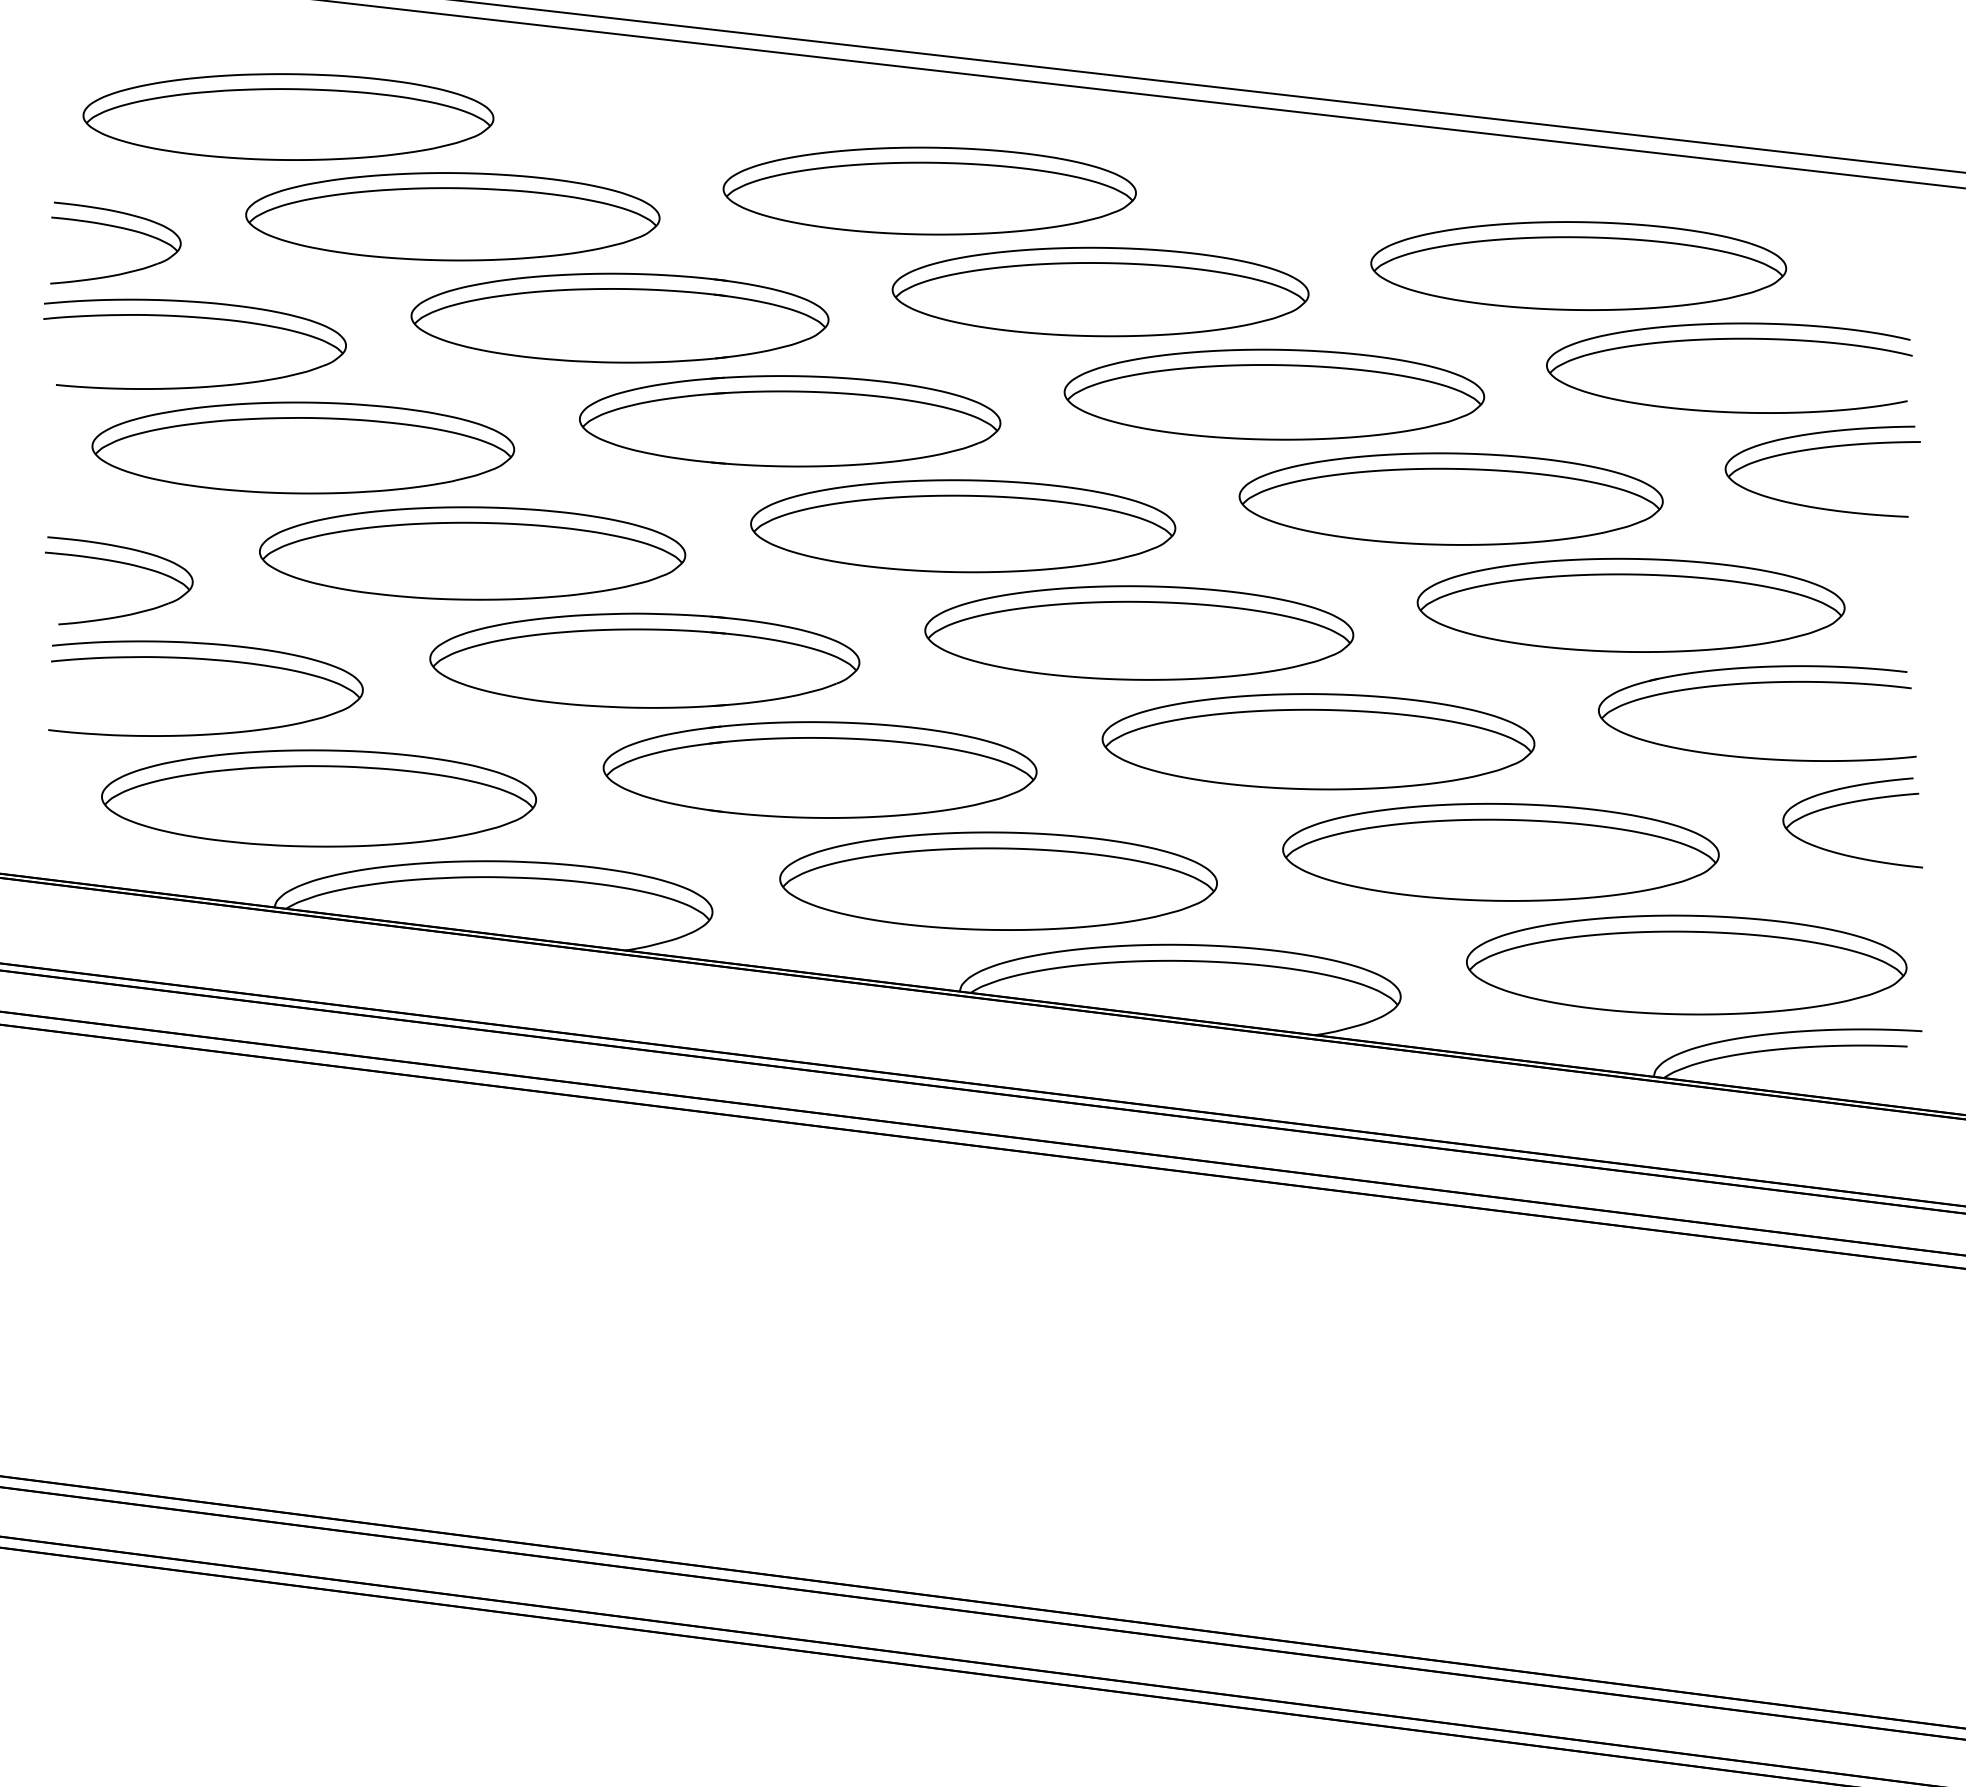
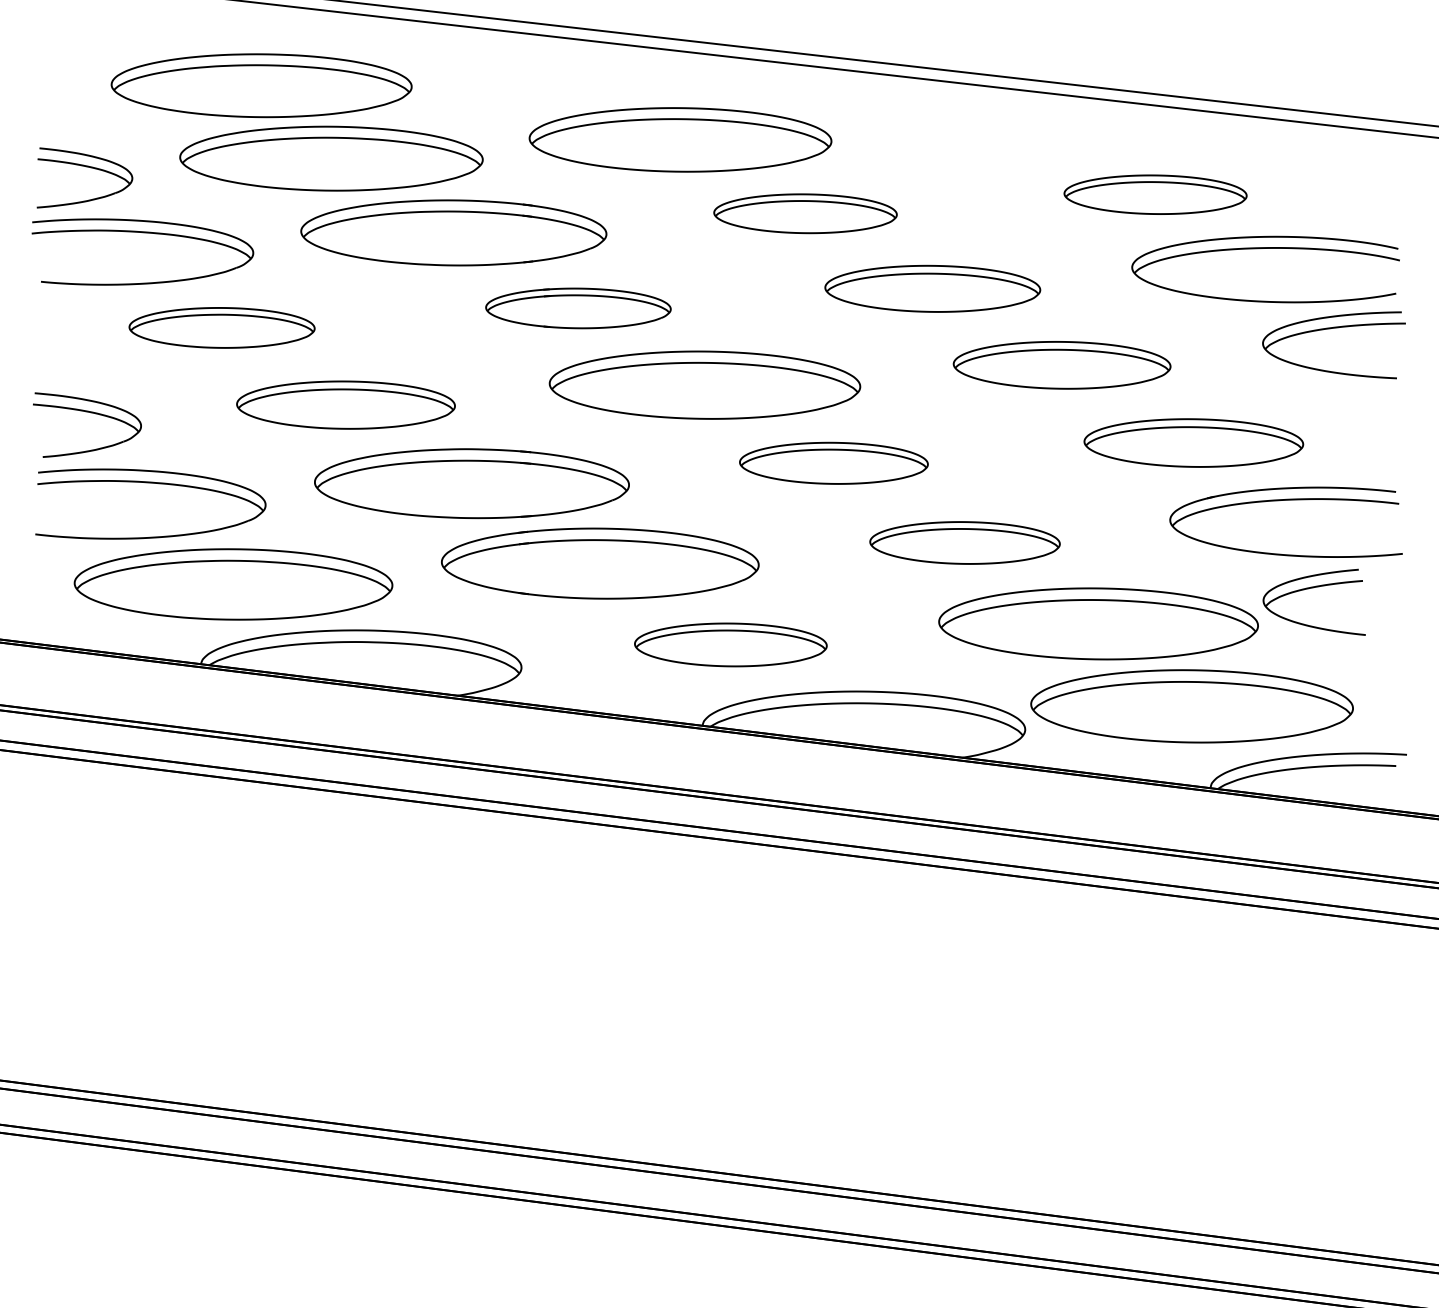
part: (288, 116) -> (261, 85), moved
part: (1578, 265) -> (1155, 194), size x0.6
part: (1100, 291) -> (805, 213), size x0.6
part: (1274, 394) -> (932, 288), size x0.7
part: (790, 421) -> (578, 308), size x0.6
part: (303, 447) -> (222, 327), size x0.6
part: (1450, 498) -> (1061, 364), size x0.7
part: (472, 553) -> (345, 405), size x0.7
part: (1630, 604) -> (1193, 442), size x0.7
part: (1139, 632) -> (834, 462), size x0.6
part: (1318, 741) -> (965, 542), size x0.6
part: (1846, 804) -> (1309, 588), moved
part: (998, 880) -> (730, 644), size x0.6
part: (1686, 964) -> (1191, 705), moved

